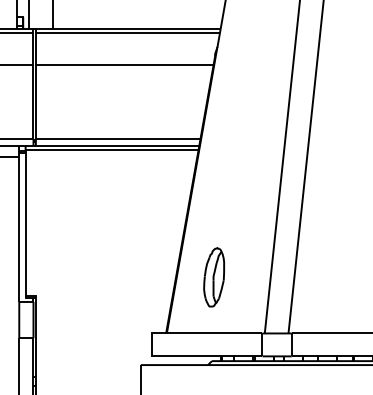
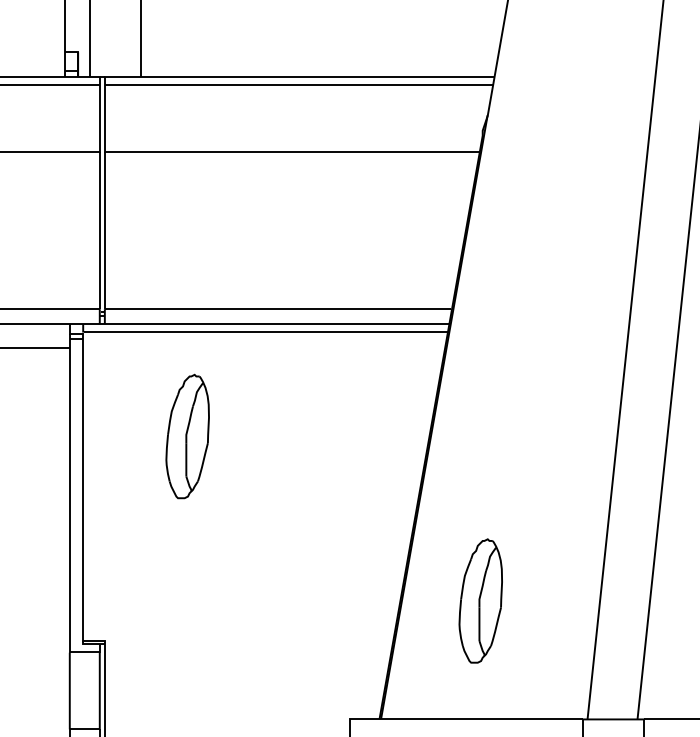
part: (75, 199) -> (188, 436), added

